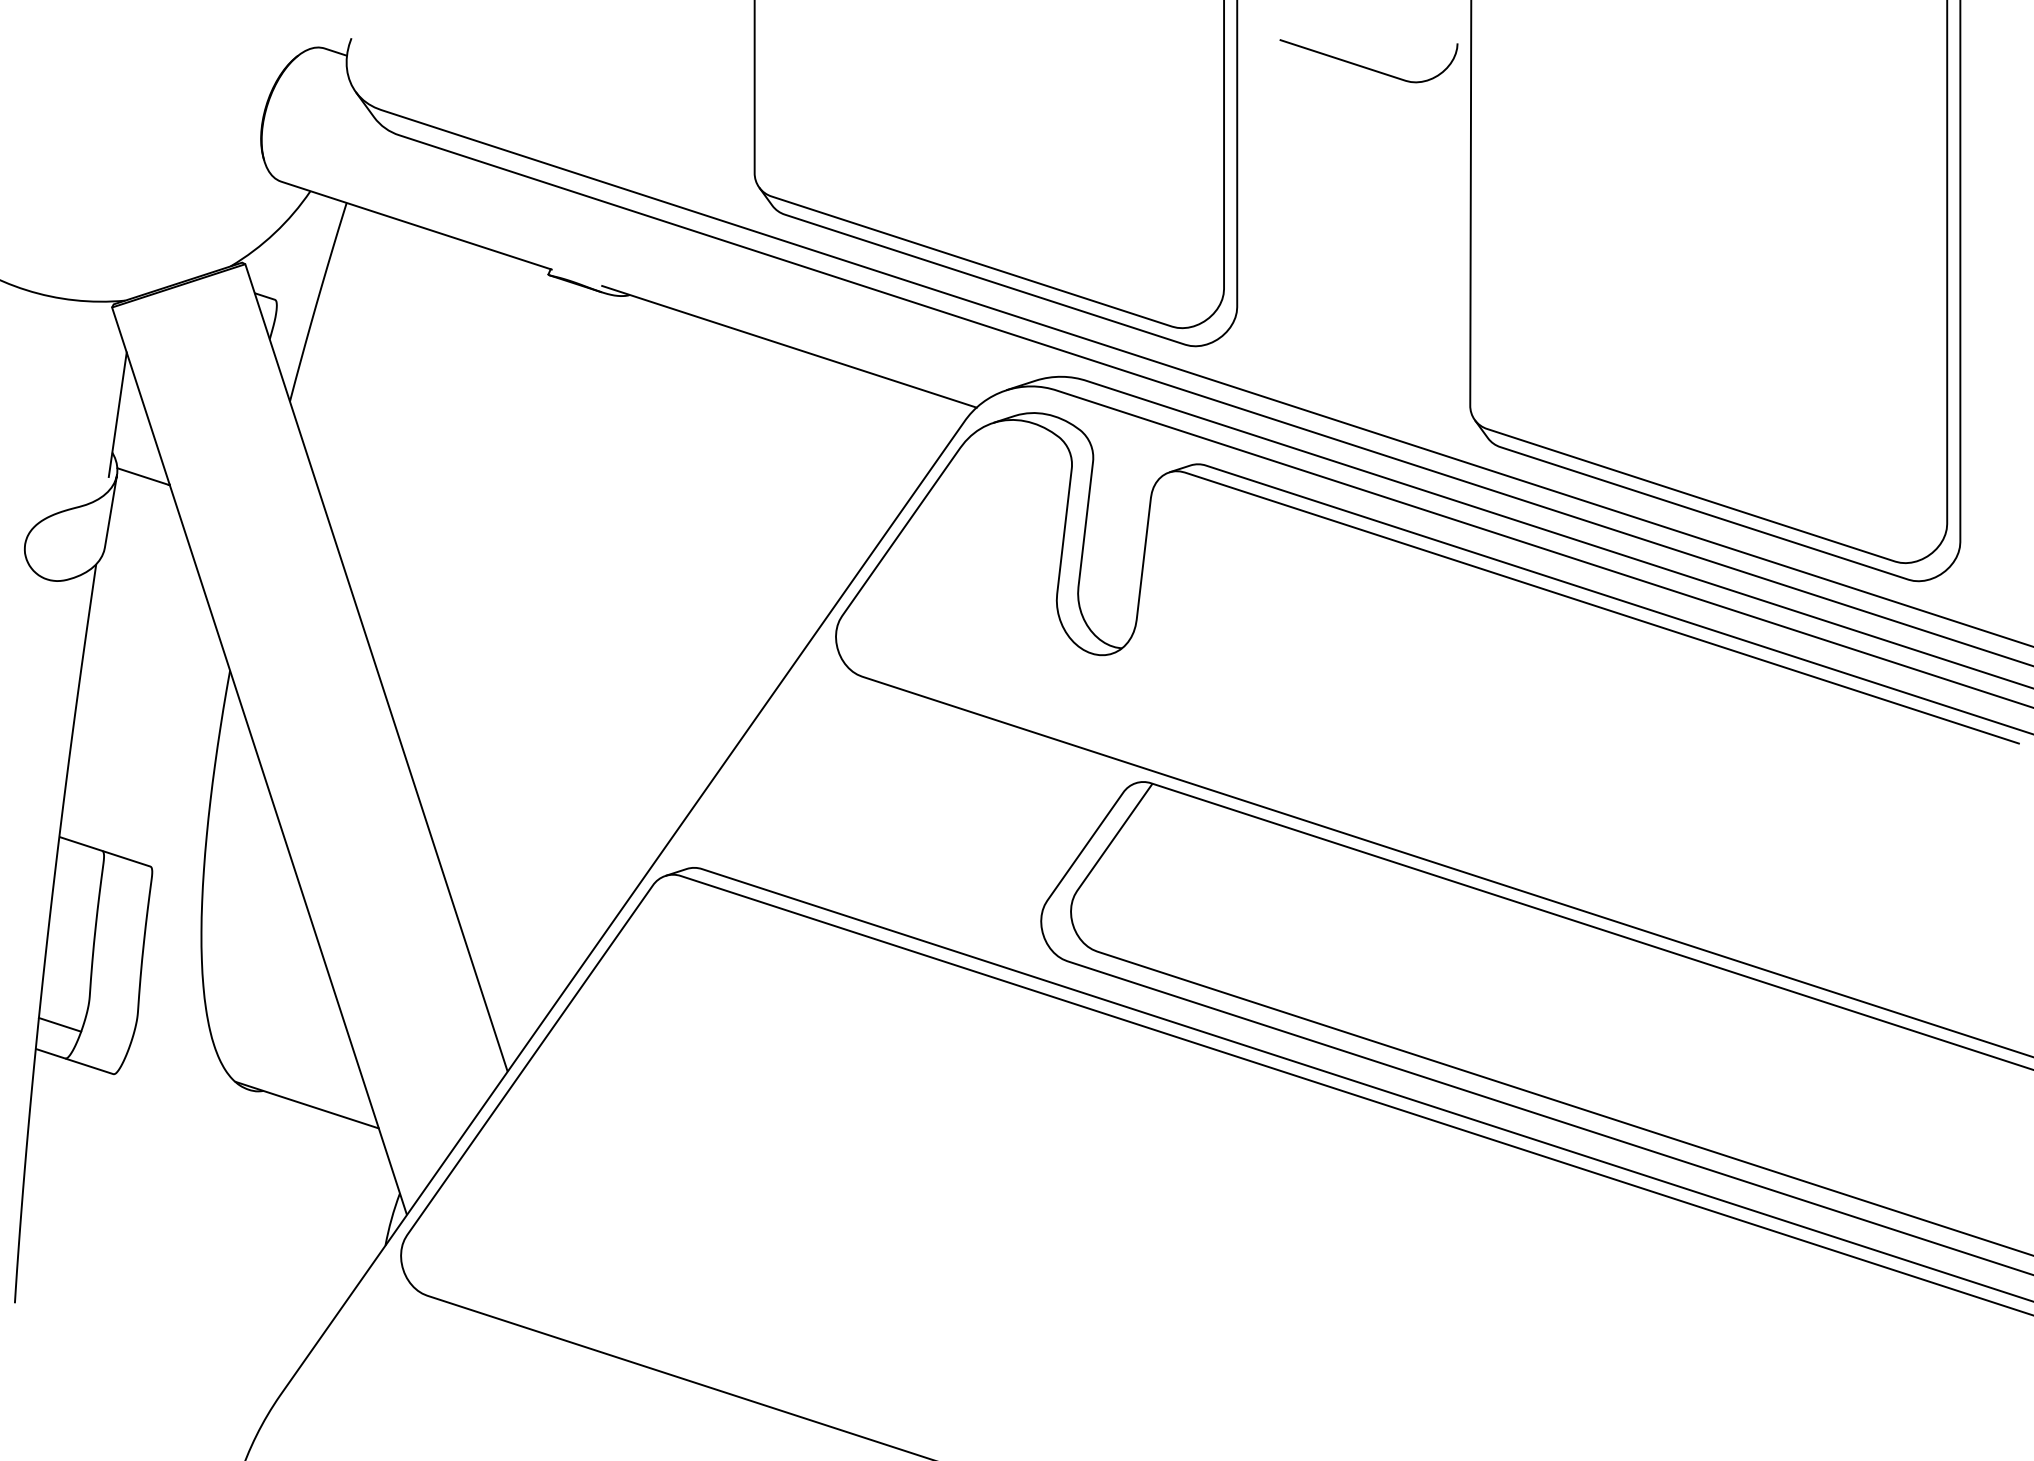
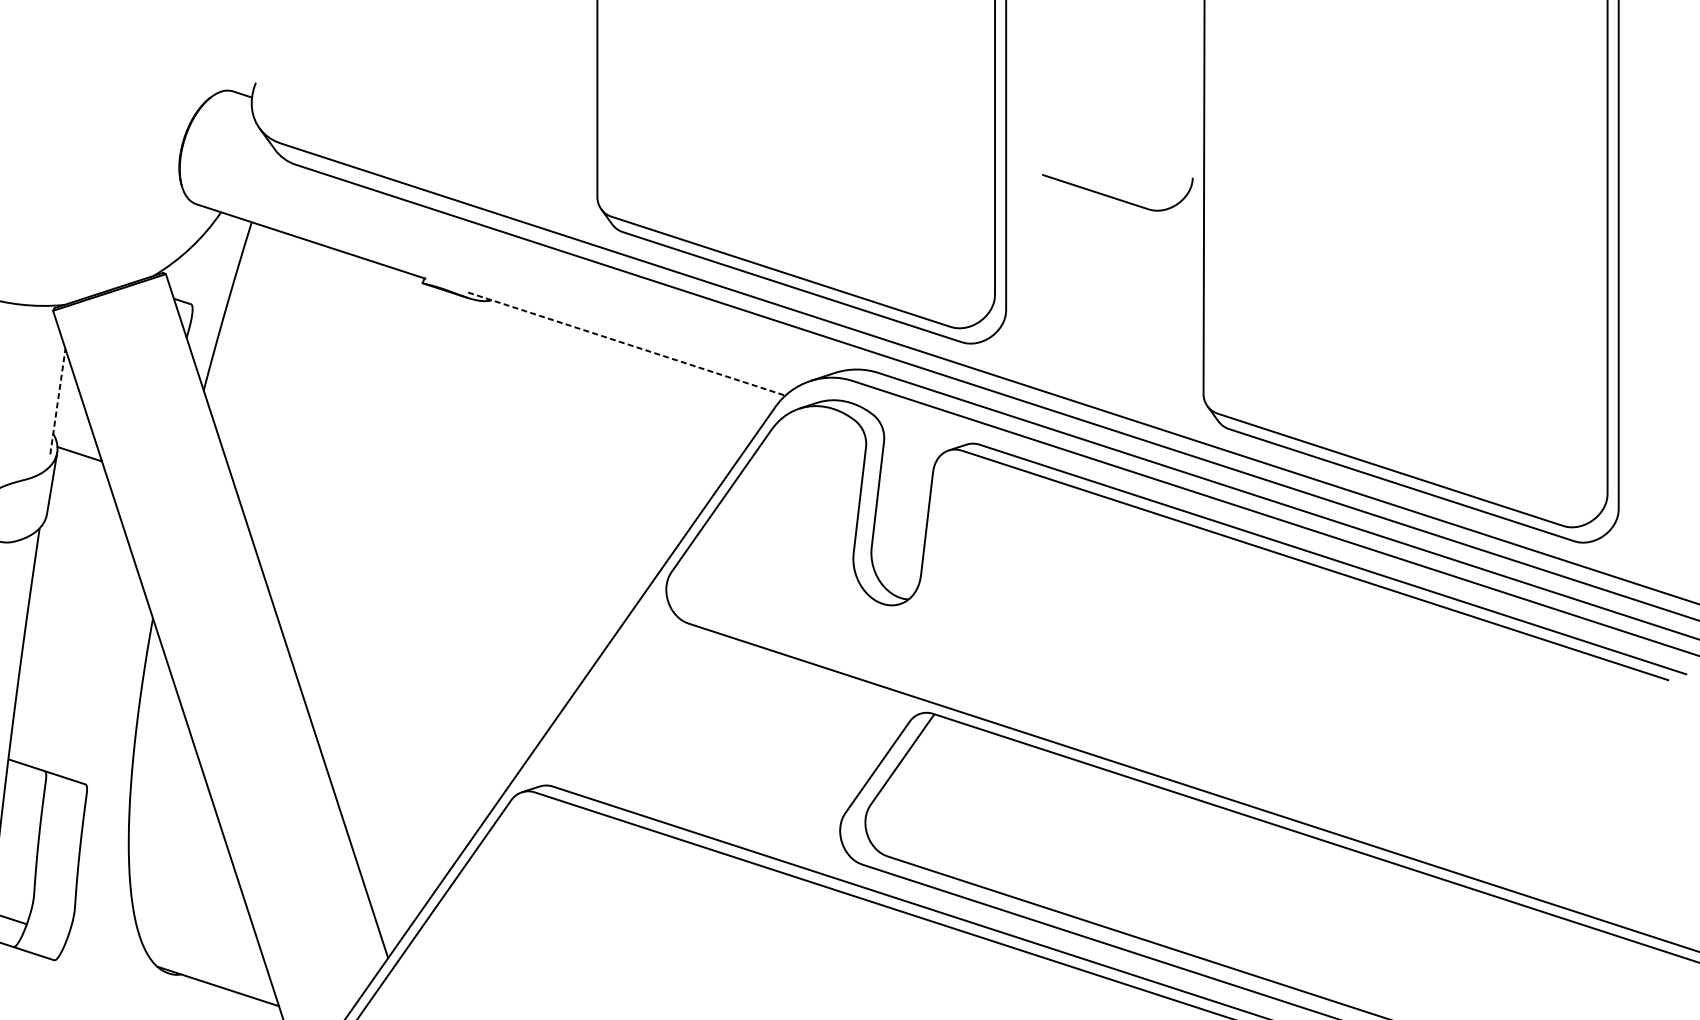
curve: (1365, 66) -> (1114, 197), moved
line: (789, 346) -> (626, 343), solid -> dashed
line: (117, 414) -> (57, 401), solid -> dashed

